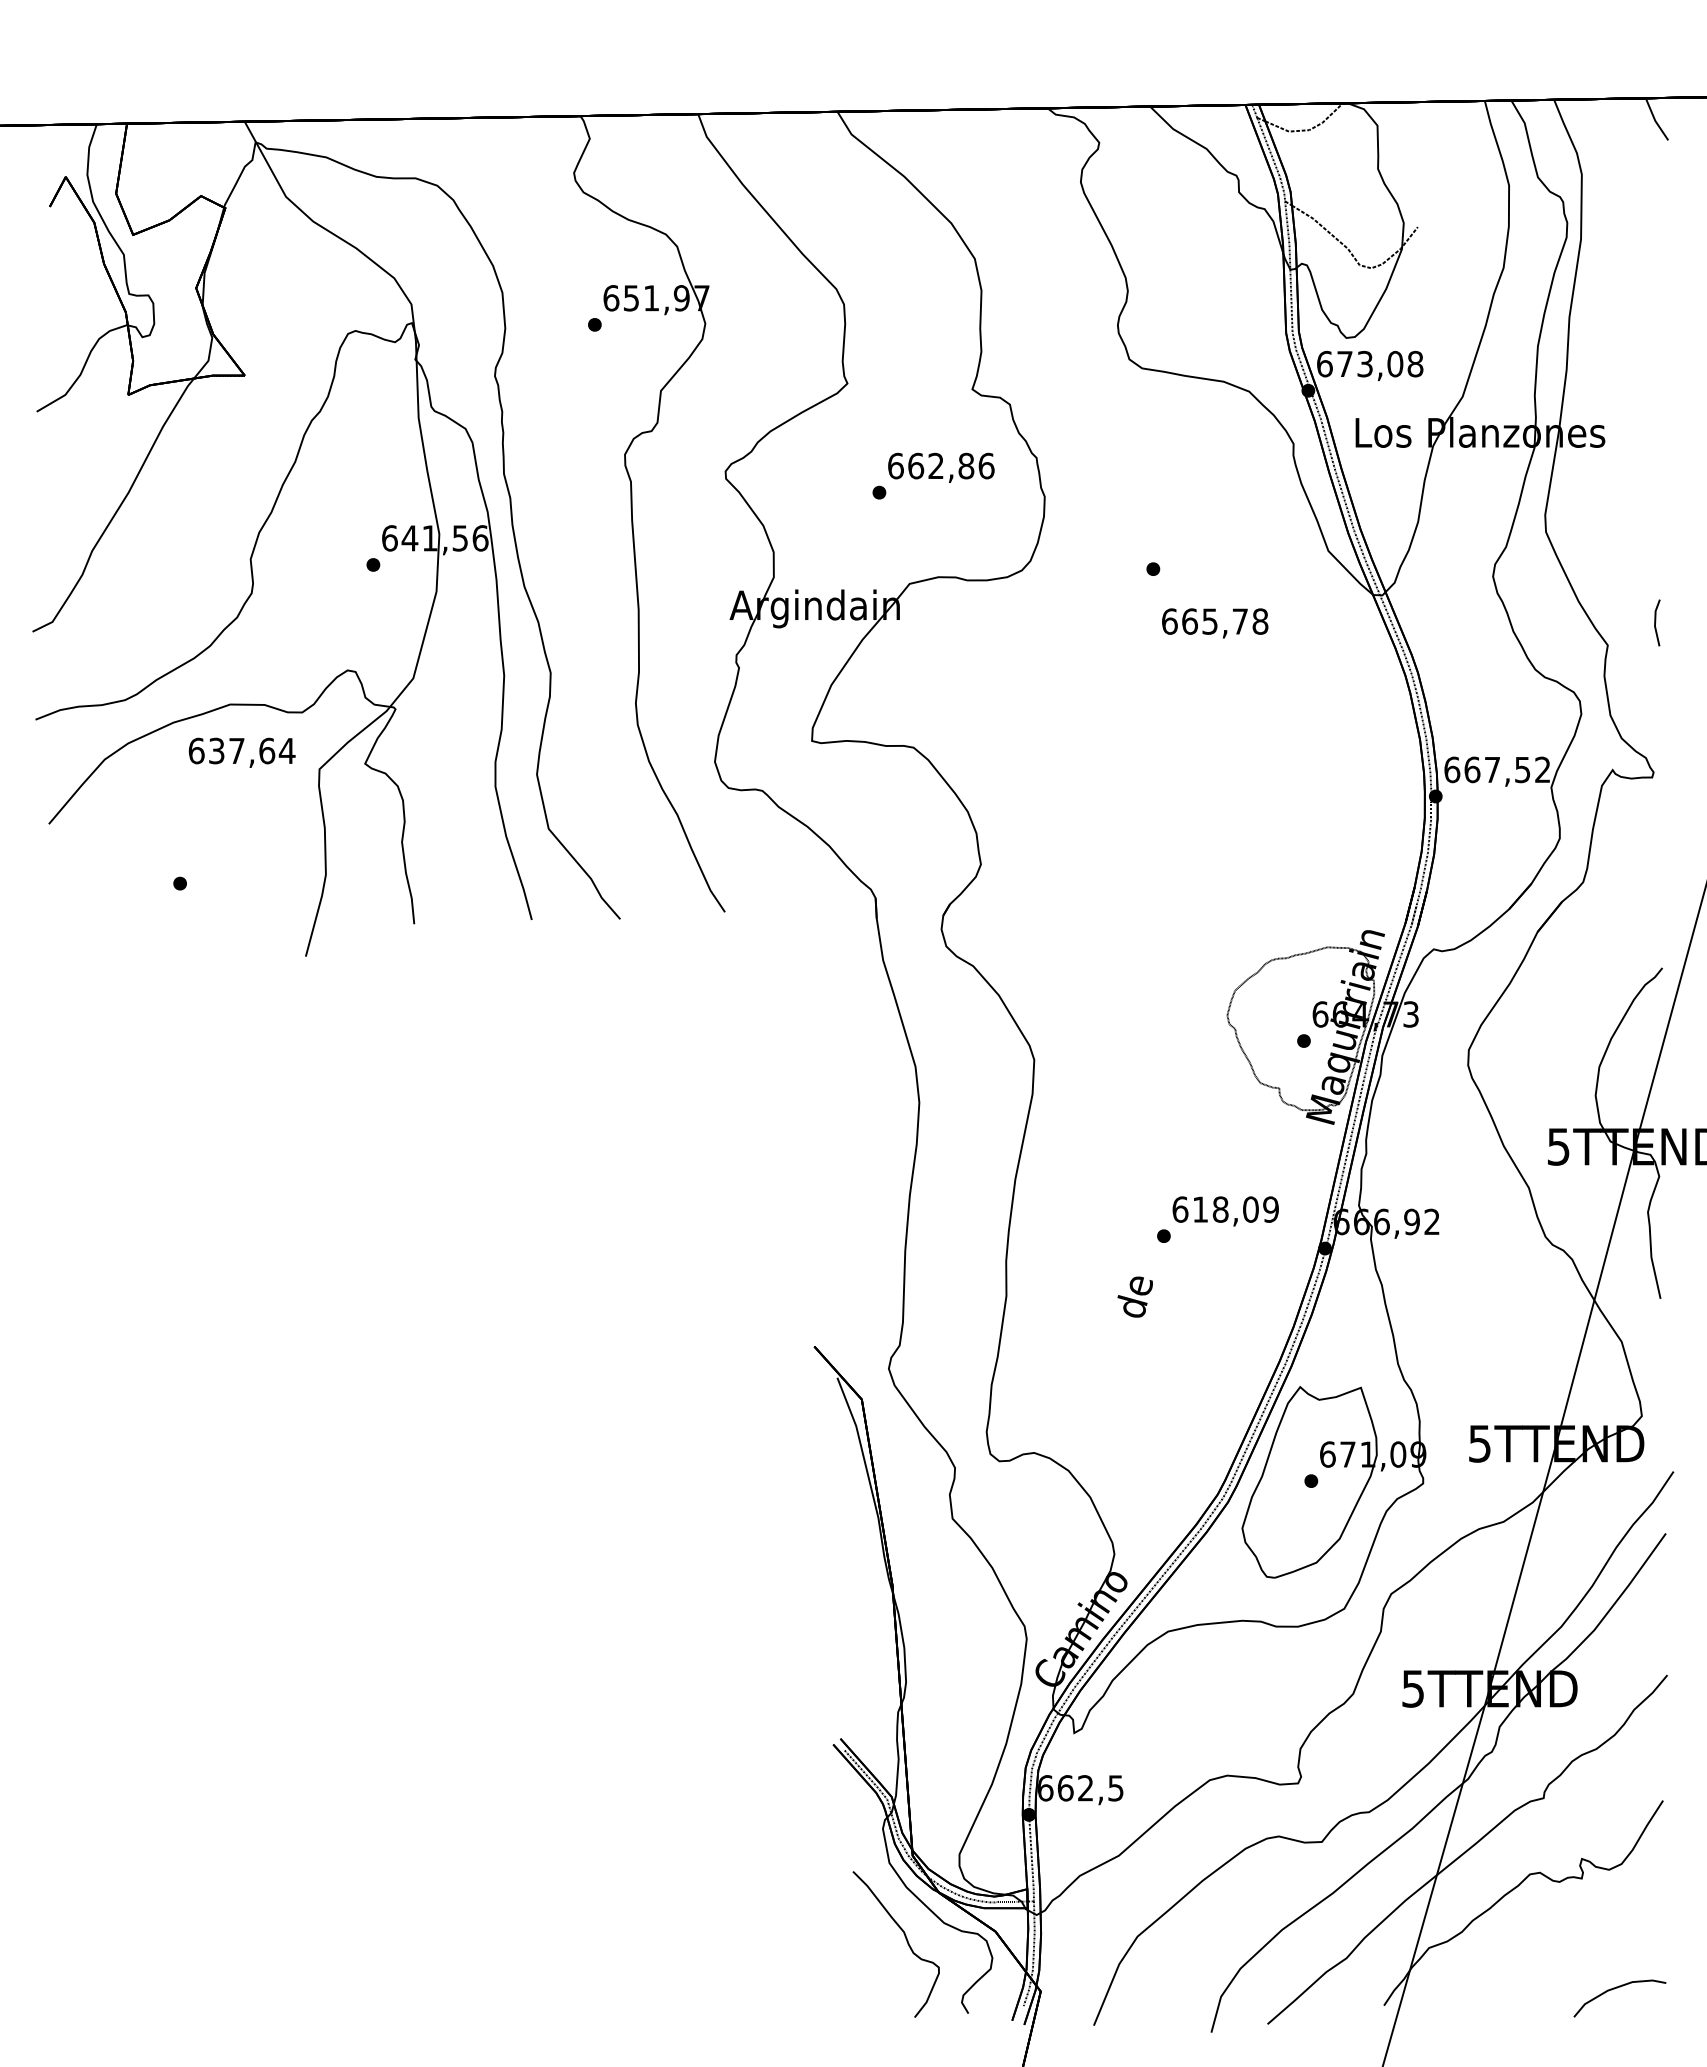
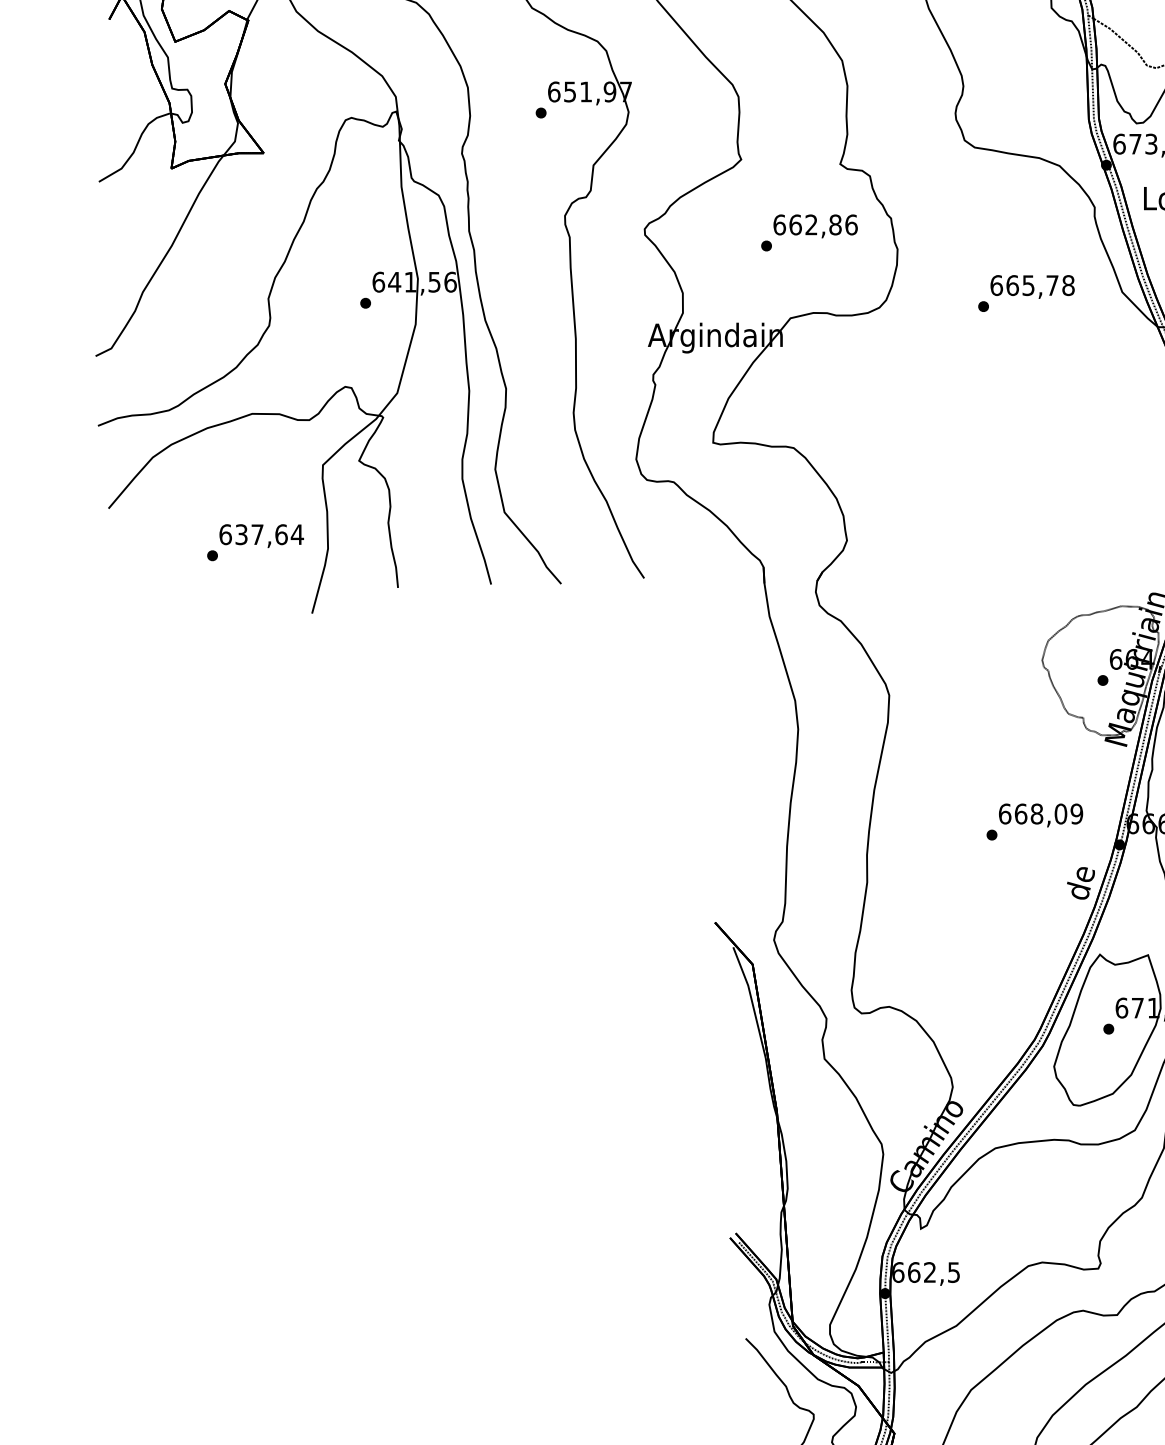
text: (1215, 623) -> (1032, 287), moved
text: (241, 752) -> (261, 535), moved
text: (1200, 1209) -> (1020, 813), 618,09 -> 668,09
text: (1134, 1296) -> (1080, 882), moved

